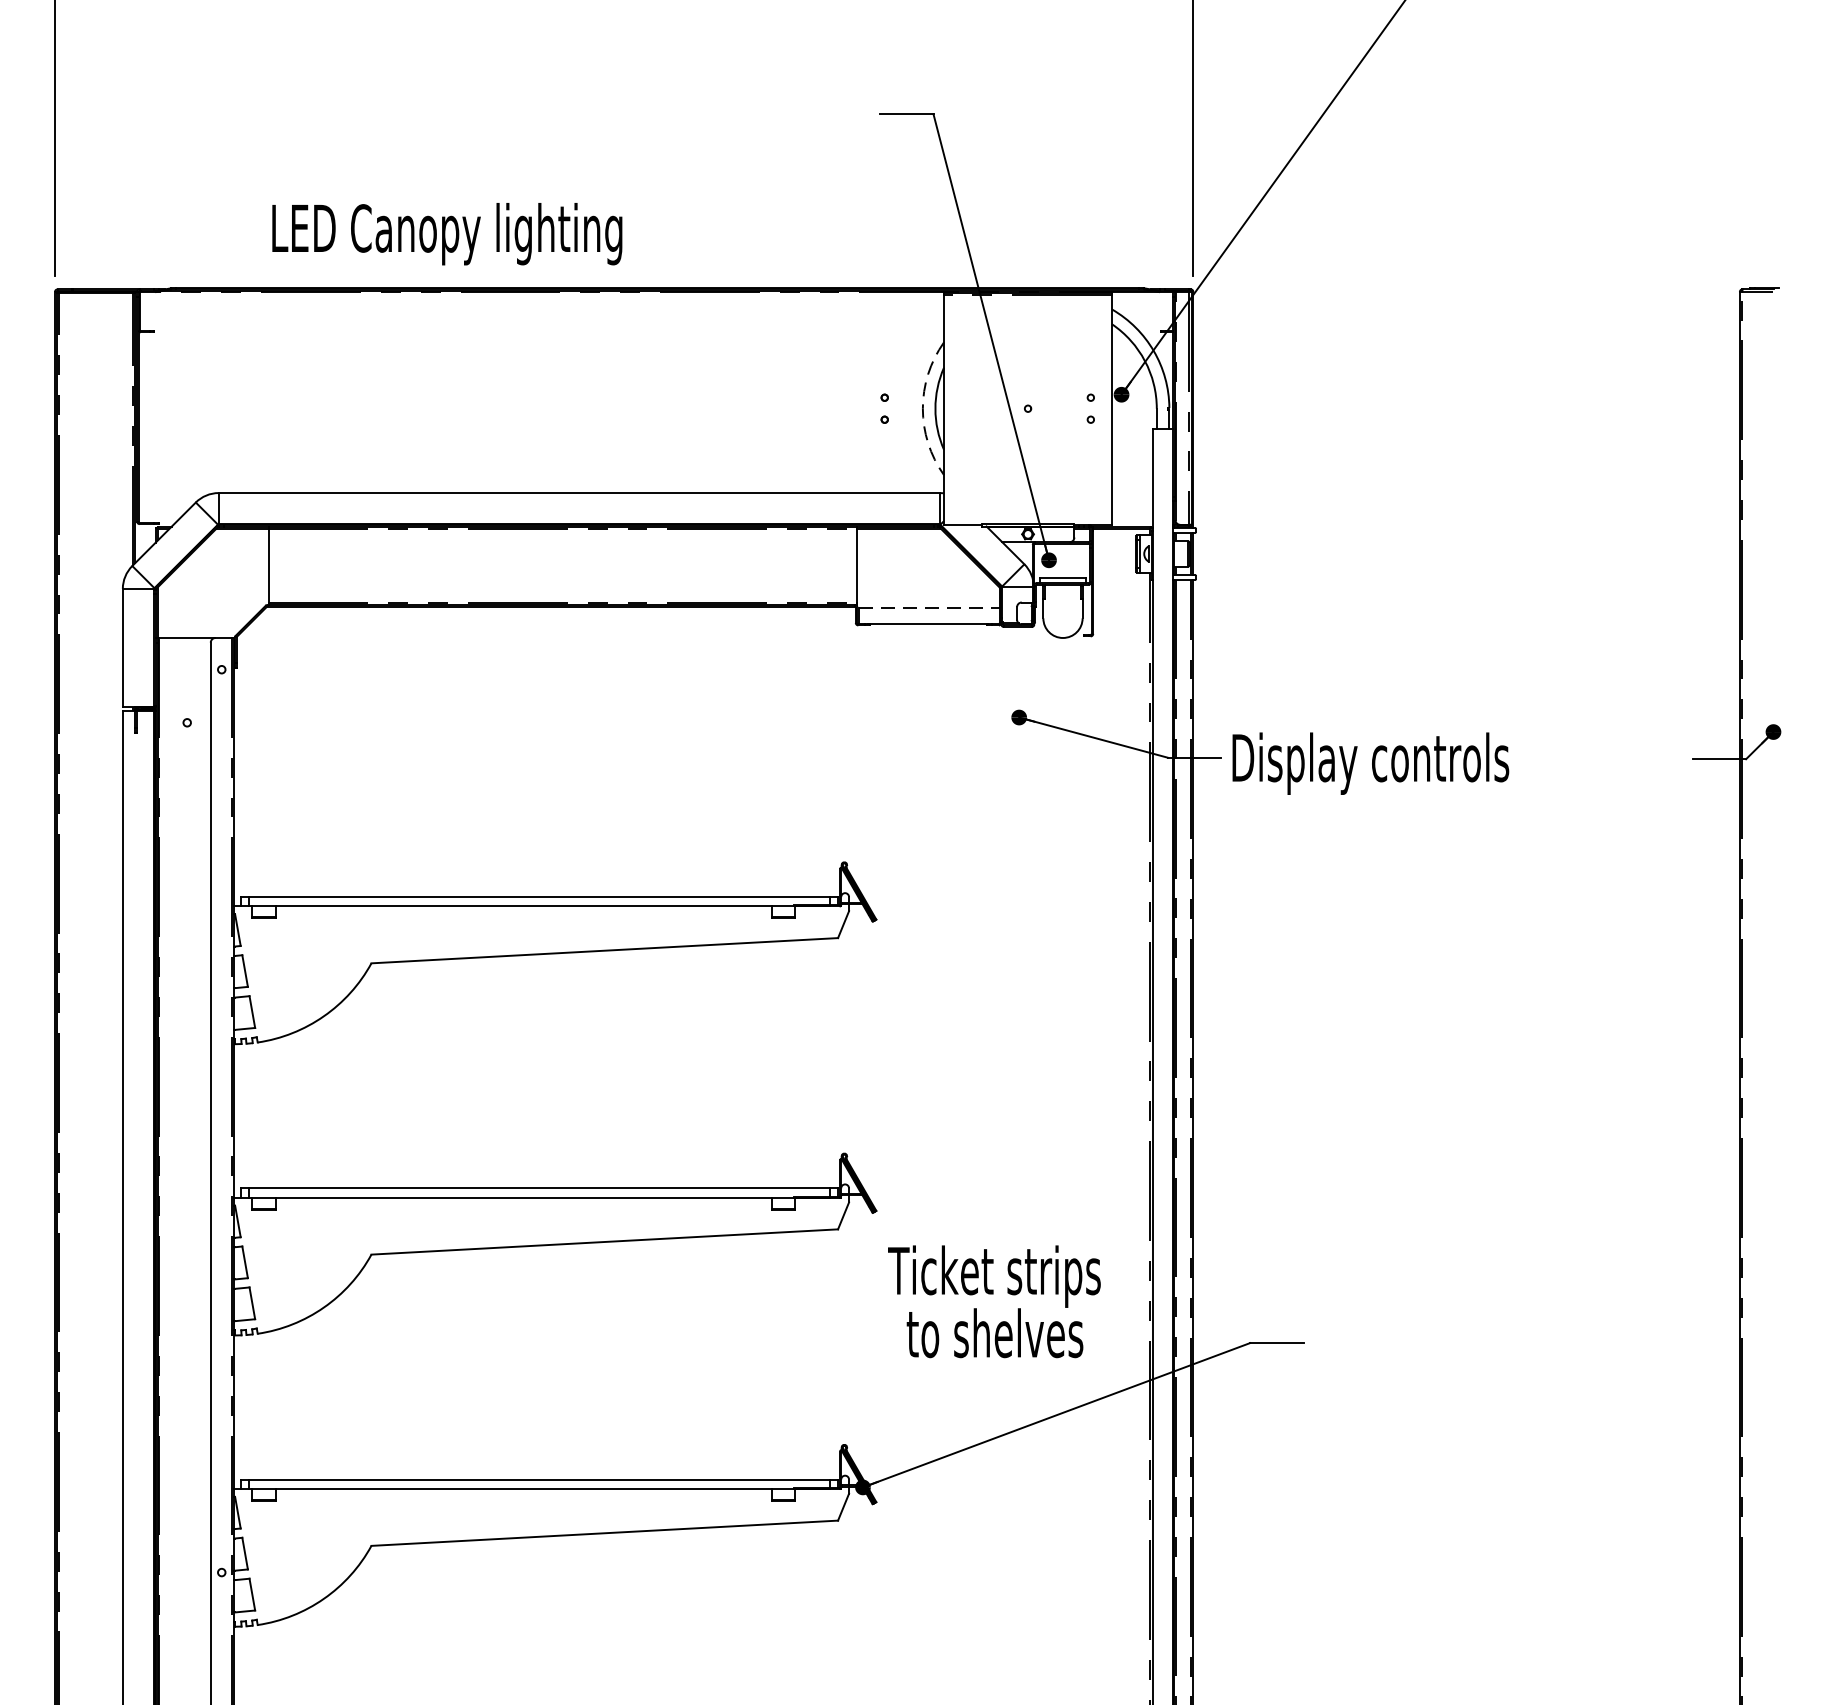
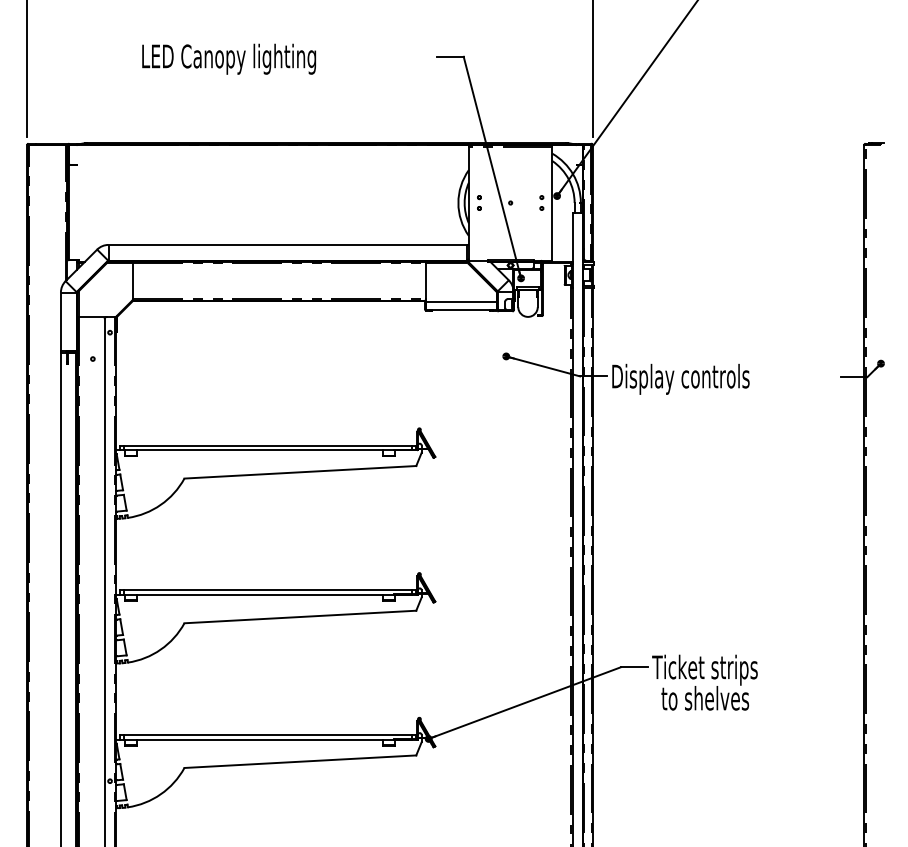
text: (446, 232) -> (228, 58), moved
part: (884, 407) -> (479, 202), moved
arc: (923, 409) -> (458, 203), dashed -> solid
line: (931, 608) -> (462, 302), dashed -> solid
text: (993, 1301) -> (704, 682), moved

